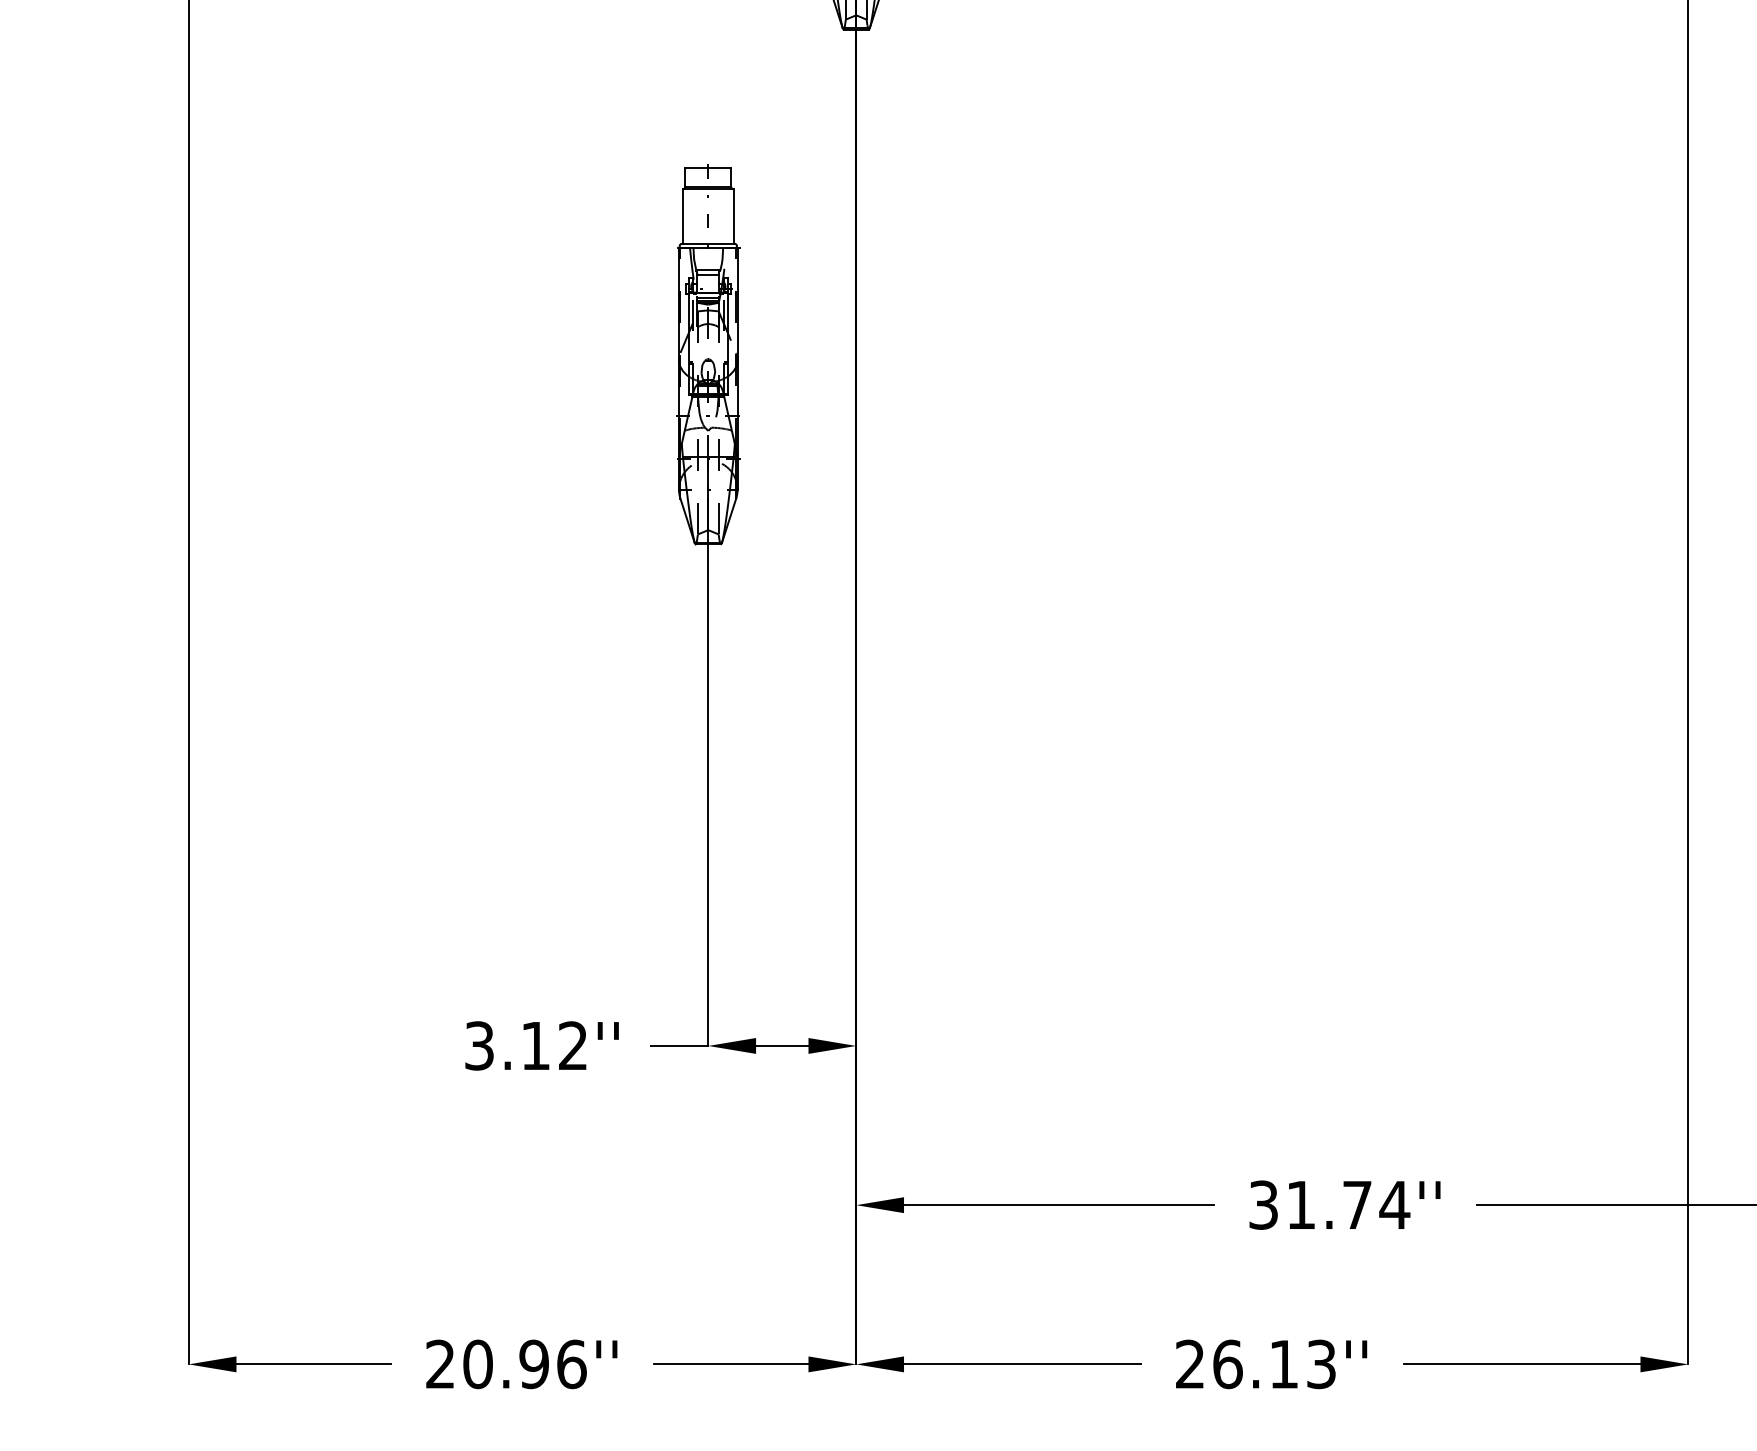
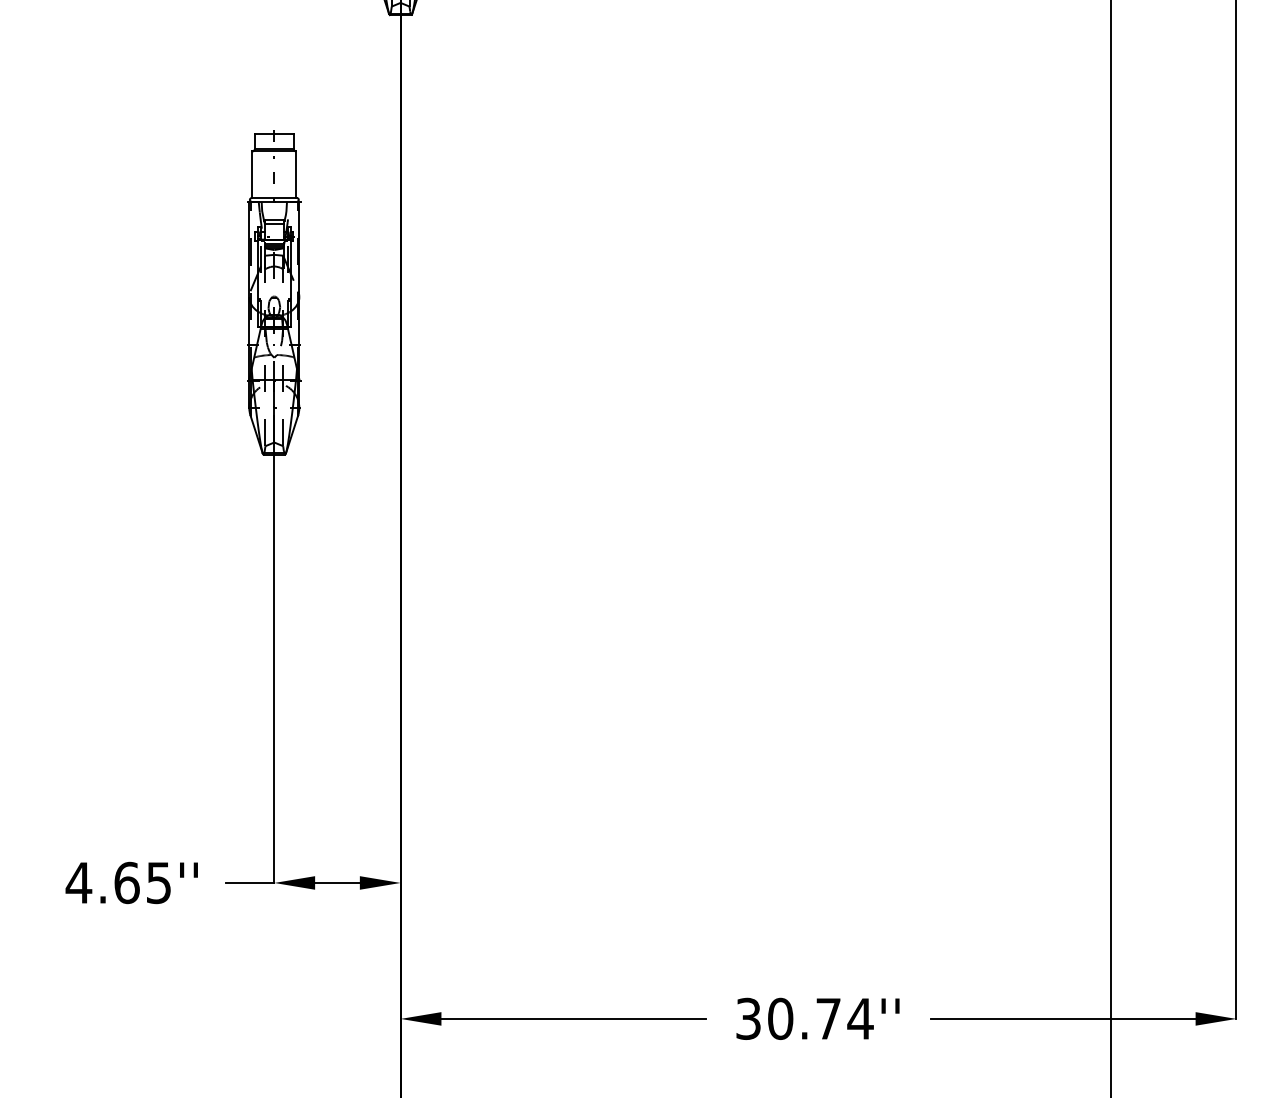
text: (524, 1045) -> (117, 882), 3.12'' -> 4.65''
text: (1301, 1204) -> (780, 1018), 31.74'' -> 30.74''

